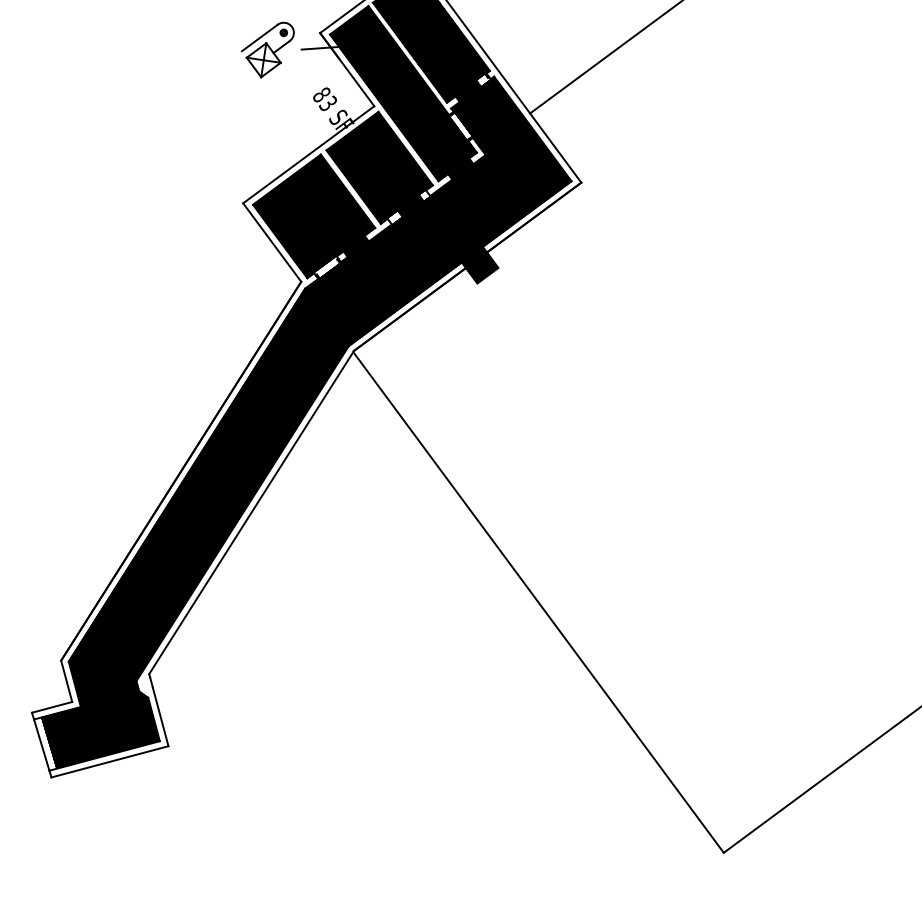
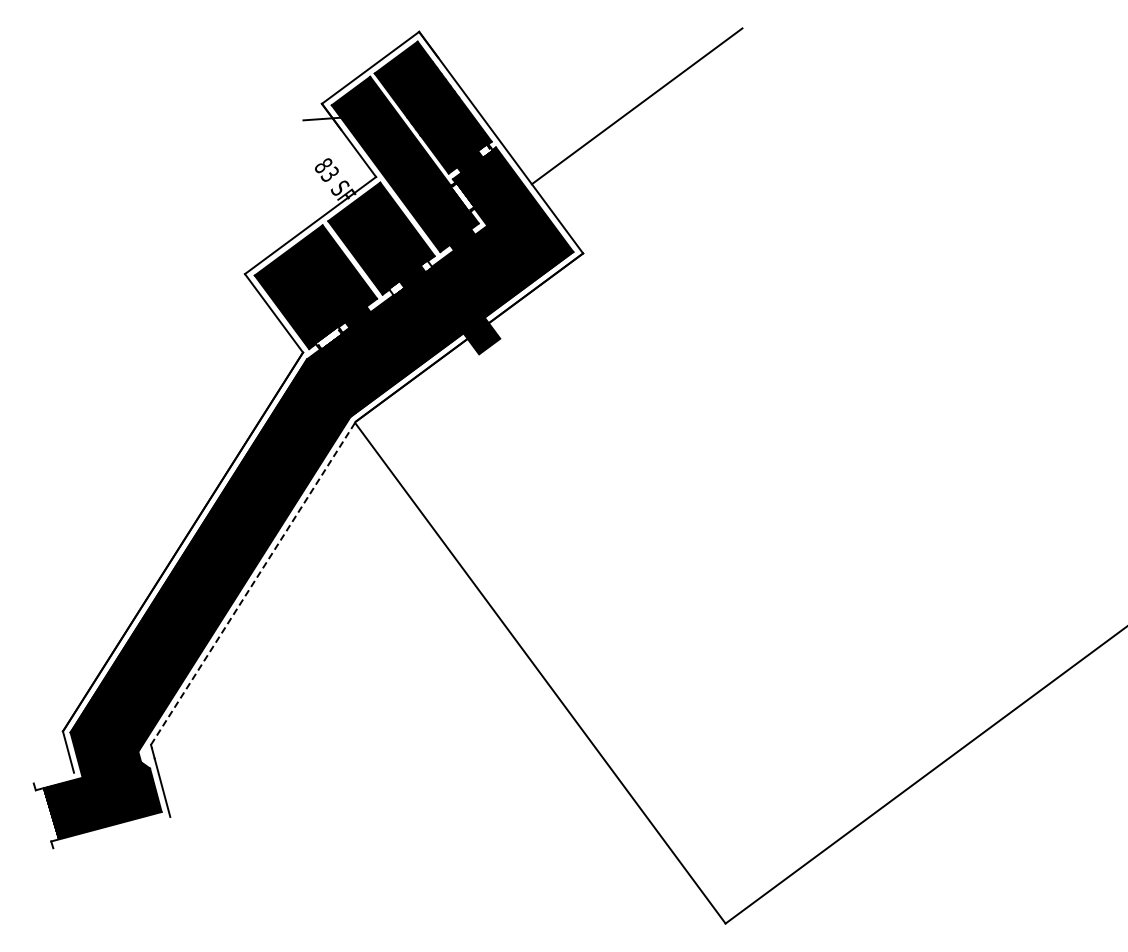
part: (267, 49) -> (269, 120), removed
line: (251, 511) -> (253, 582), solid -> dashed
line: (51, 706) -> (53, 777), removed
line: (41, 744) -> (43, 815), removed
line: (109, 761) -> (111, 832), removed

